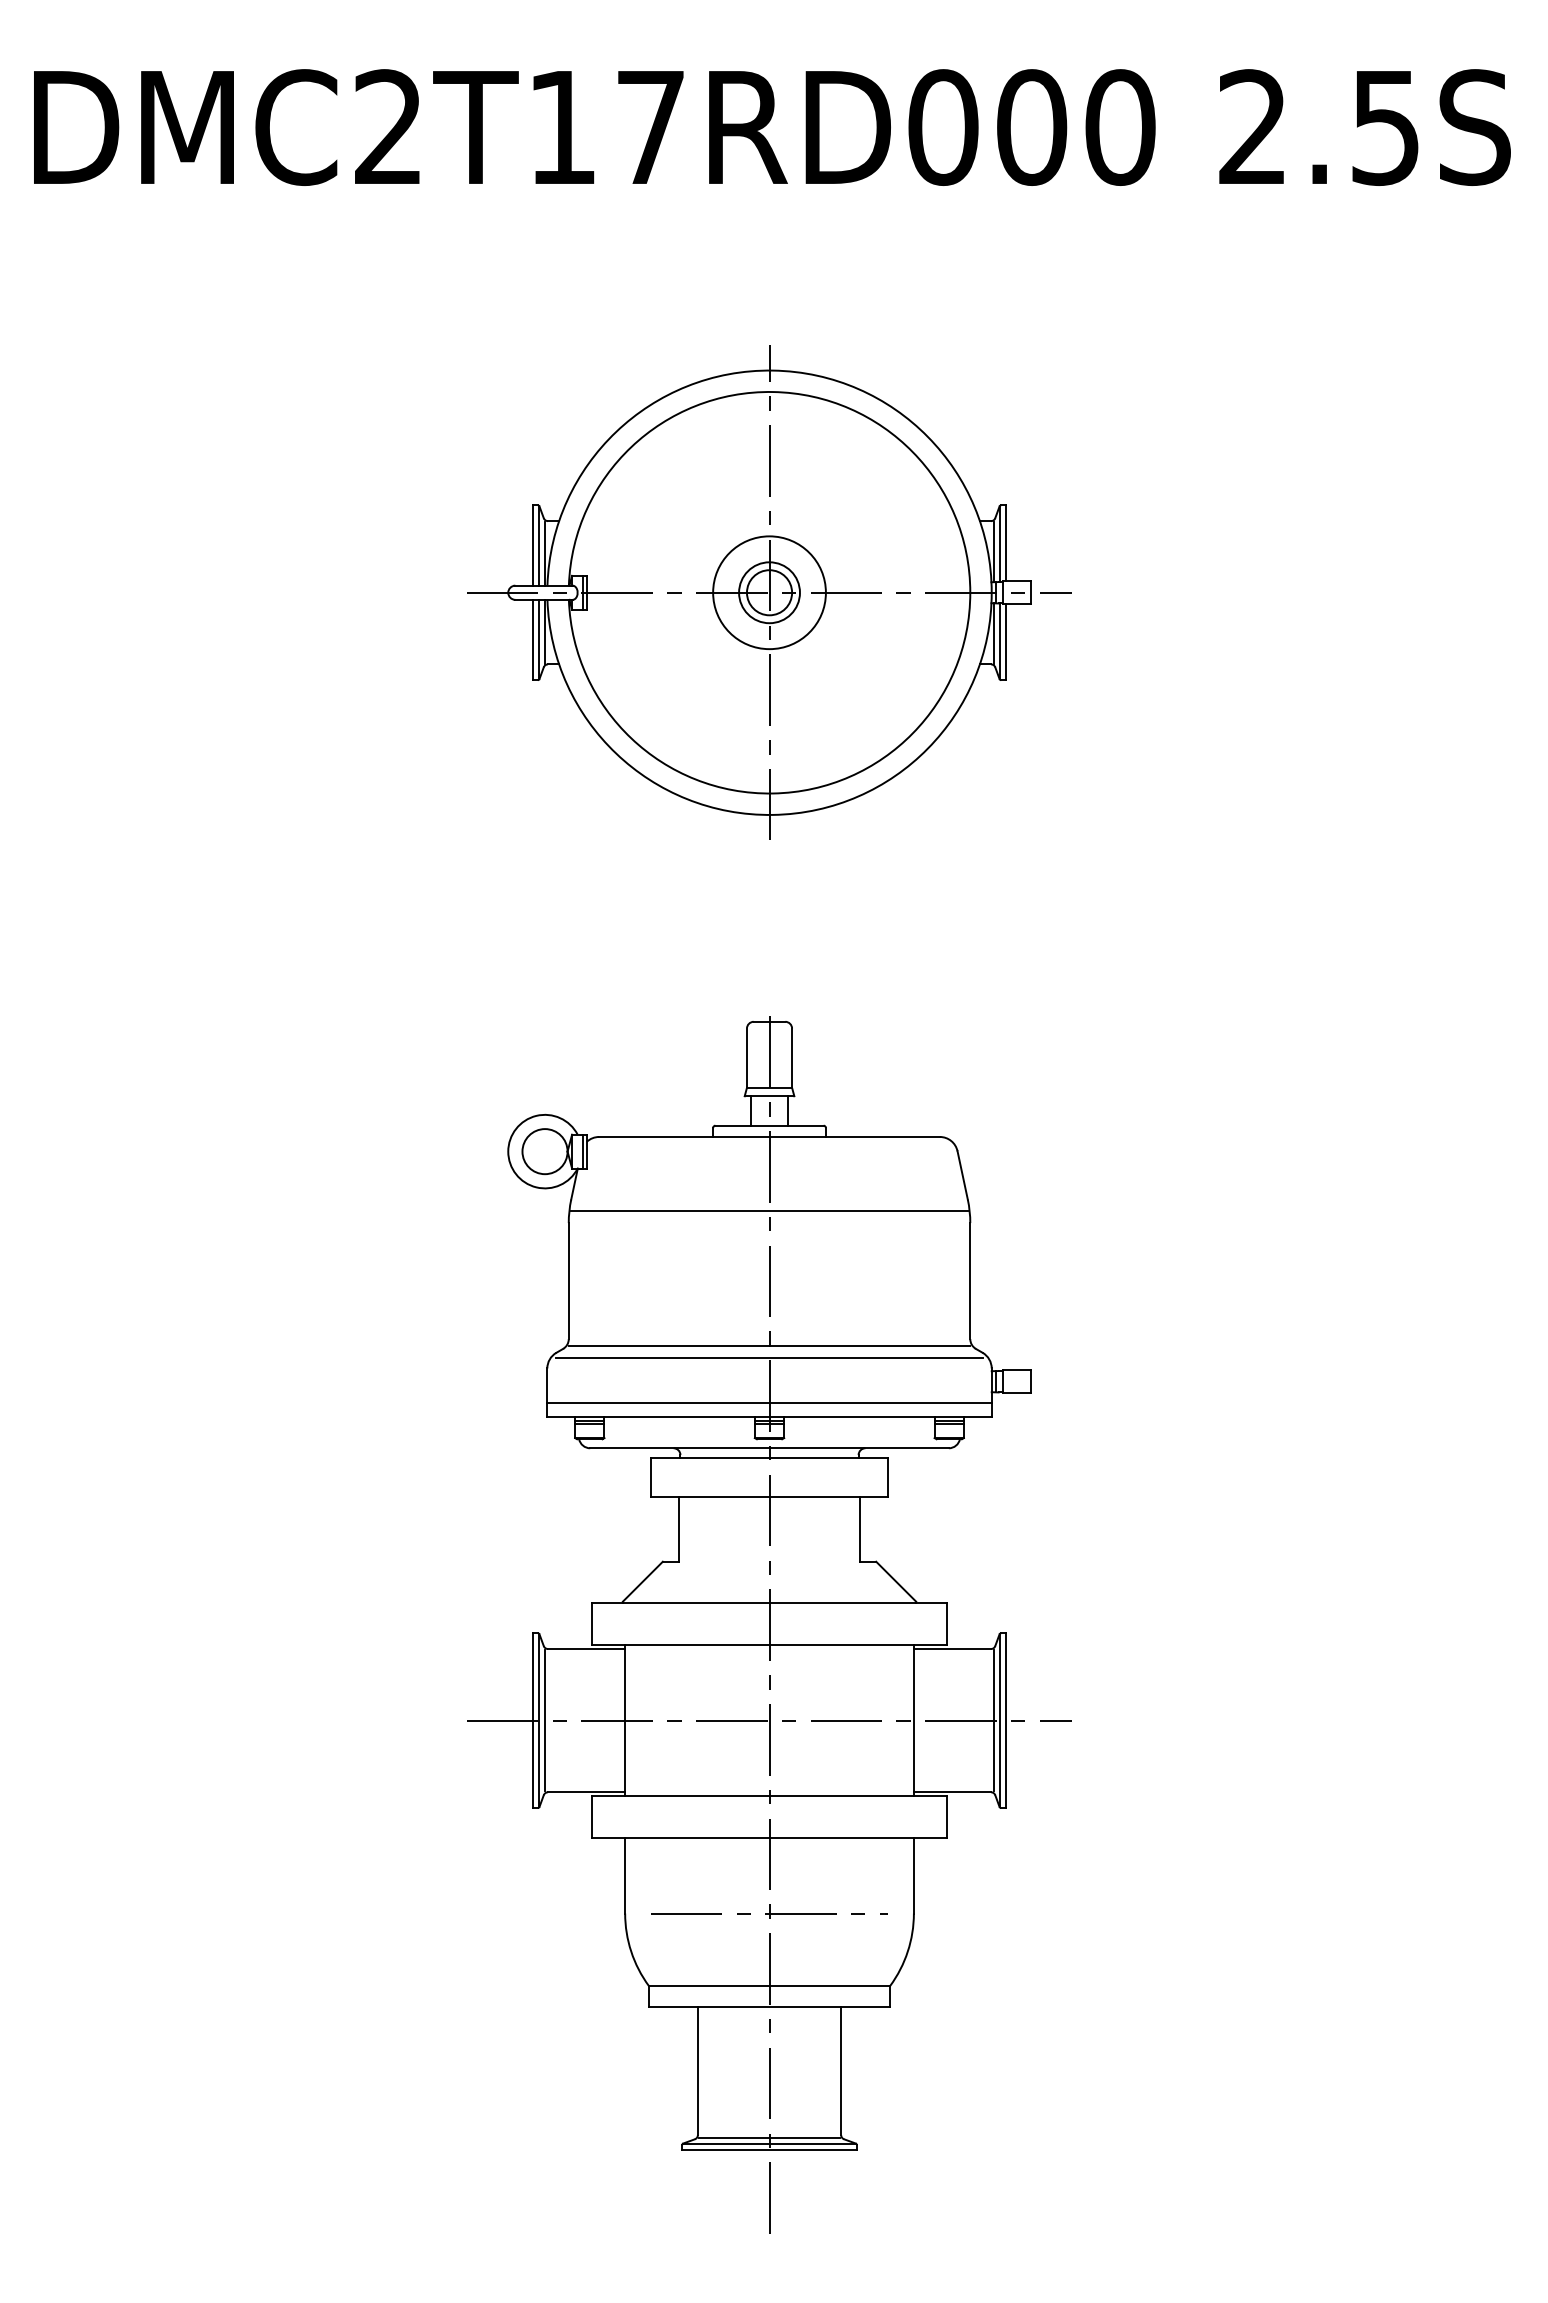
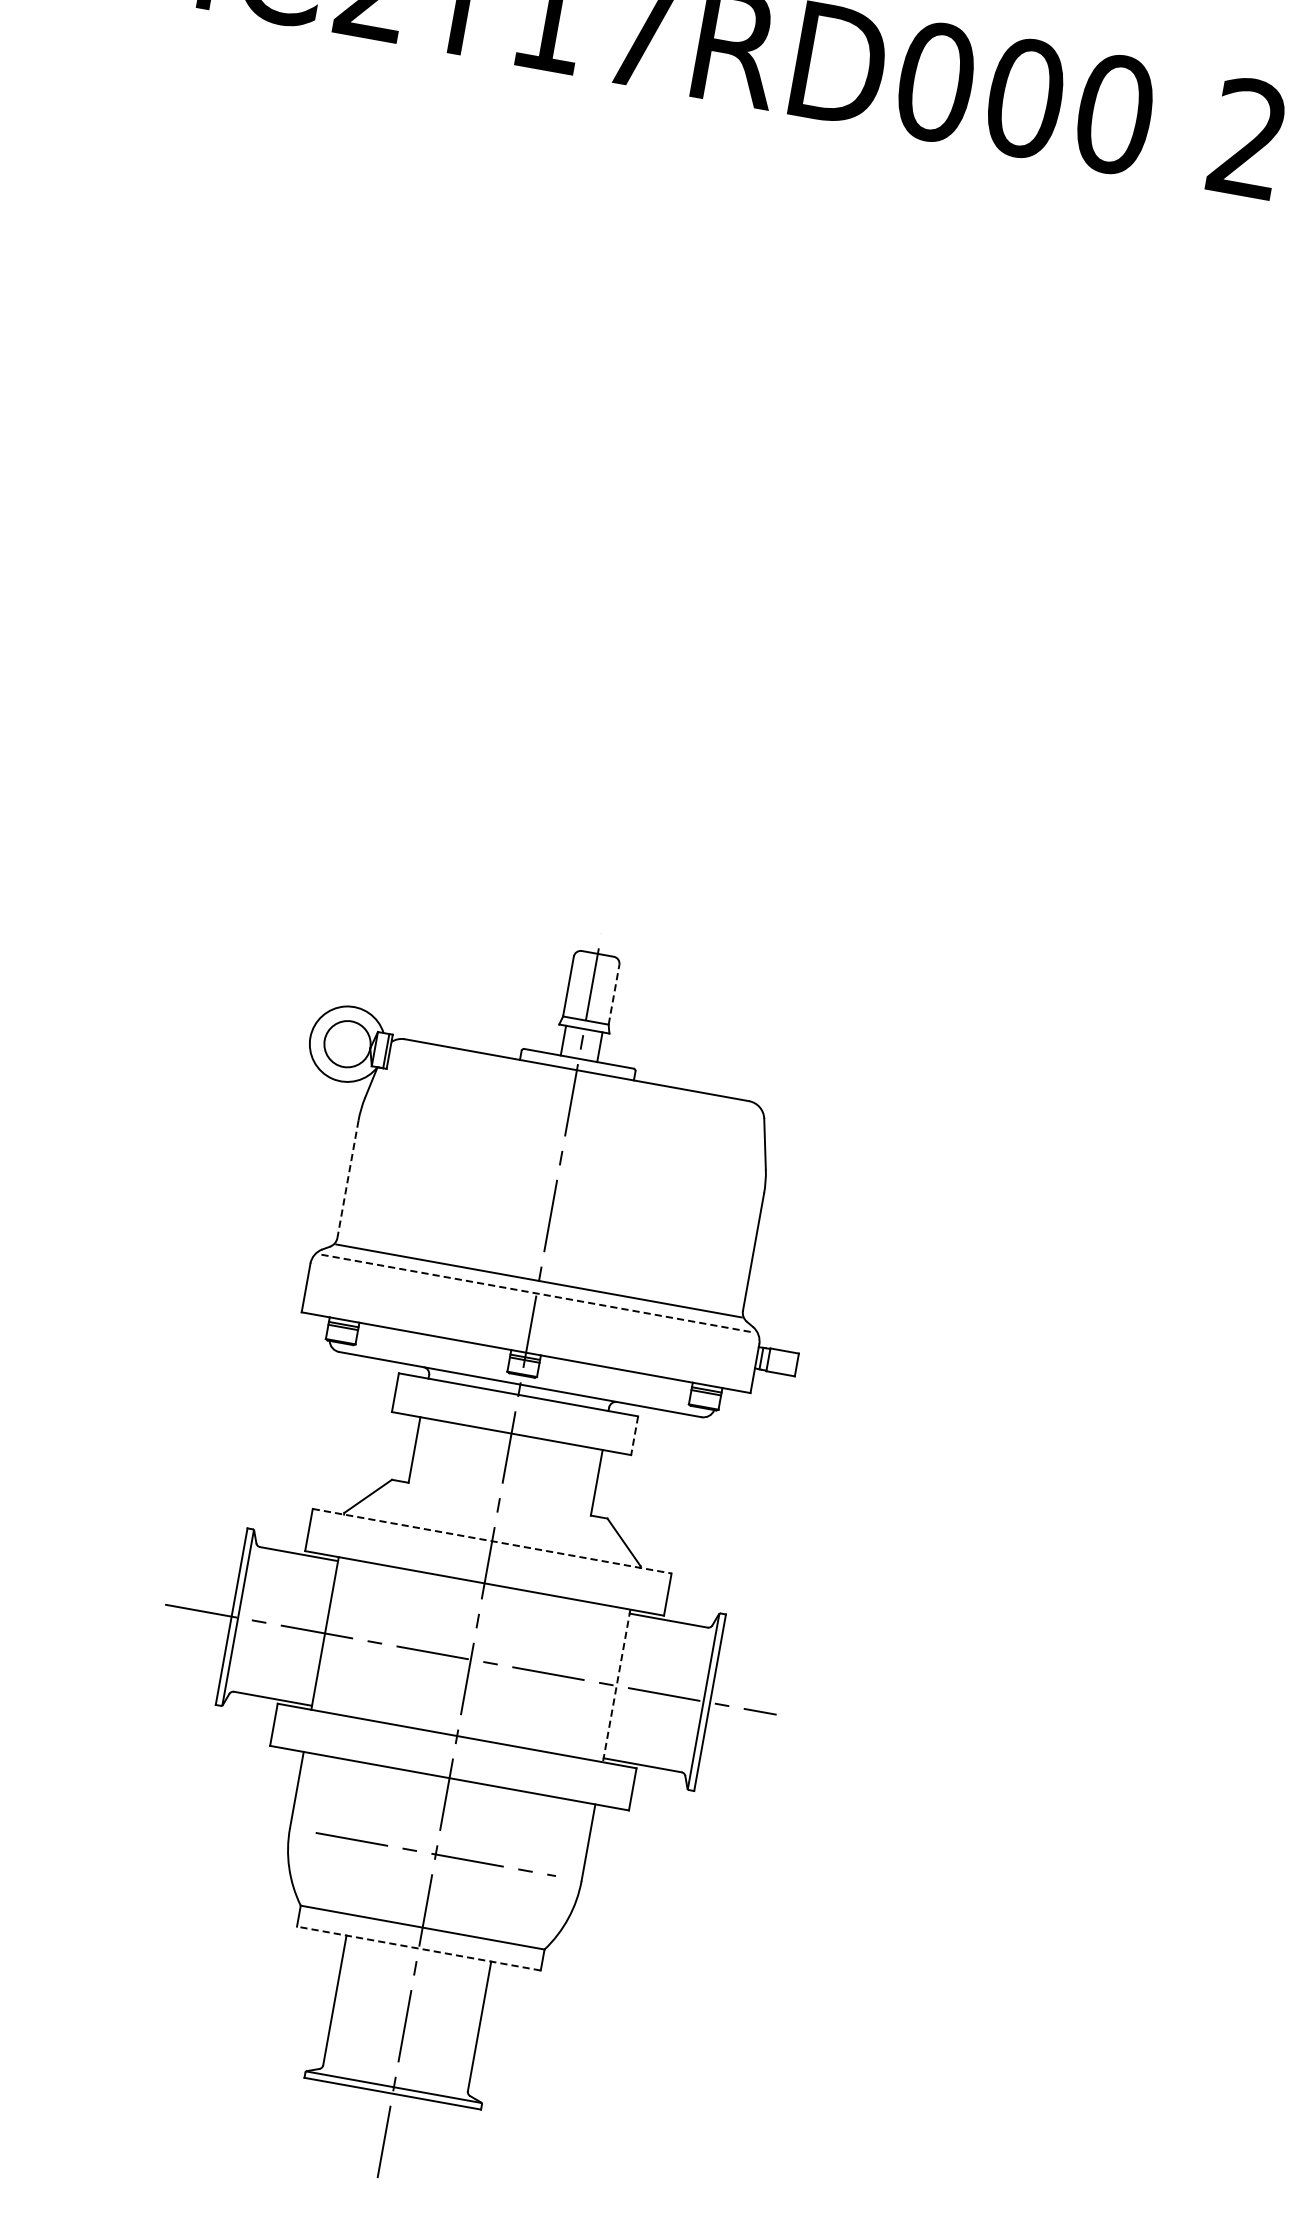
part: (769, 592) -> (675, 520), removed
line: (792, 1058) -> (614, 995), solid -> dashed
line: (769, 1211) -> (563, 1145), removed
line: (568, 1281) -> (347, 1179), solid -> dashed
line: (770, 1358) -> (537, 1294), solid -> dashed
line: (769, 1403) -> (528, 1339), removed
line: (887, 1478) -> (634, 1436), solid -> dashed
line: (769, 1603) -> (492, 1541), solid -> dashed
line: (544, 1720) -> (243, 1618), removed
line: (913, 1720) -> (616, 1685), solid -> dashed
line: (994, 1720) -> (698, 1700), removed
line: (769, 2006) -> (418, 1948), solid -> dashed
line: (769, 2138) -> (394, 2081), removed

